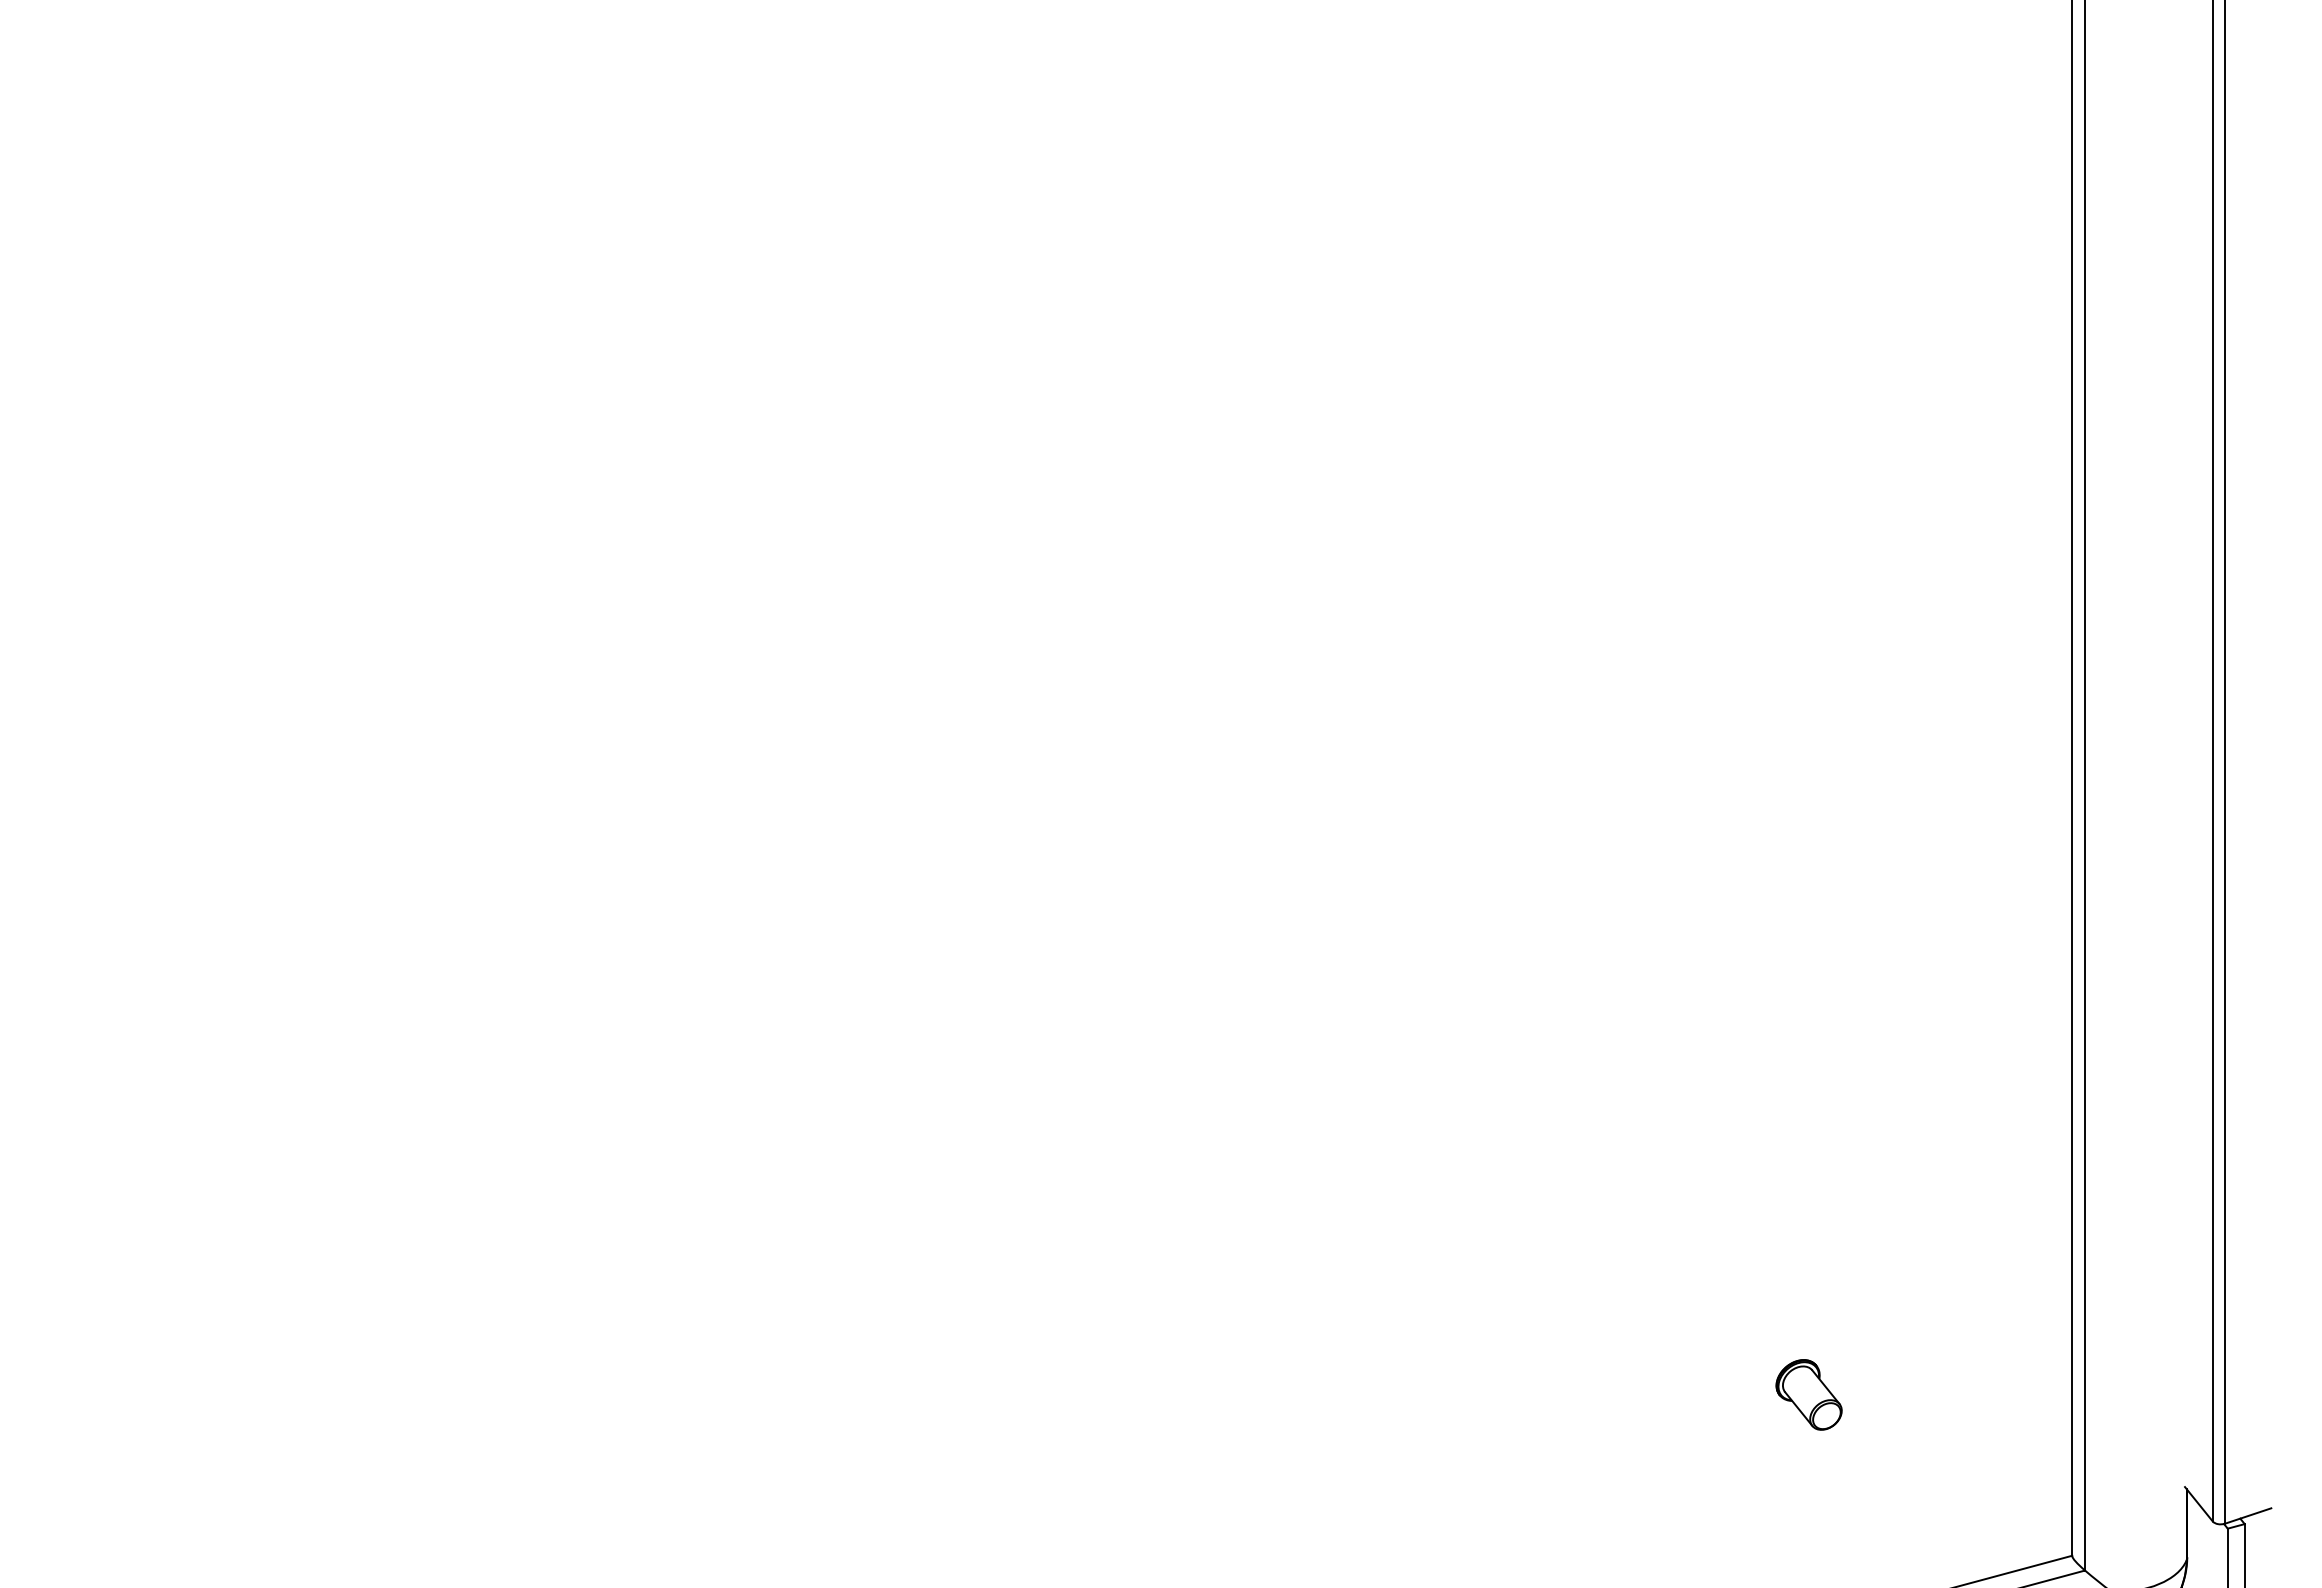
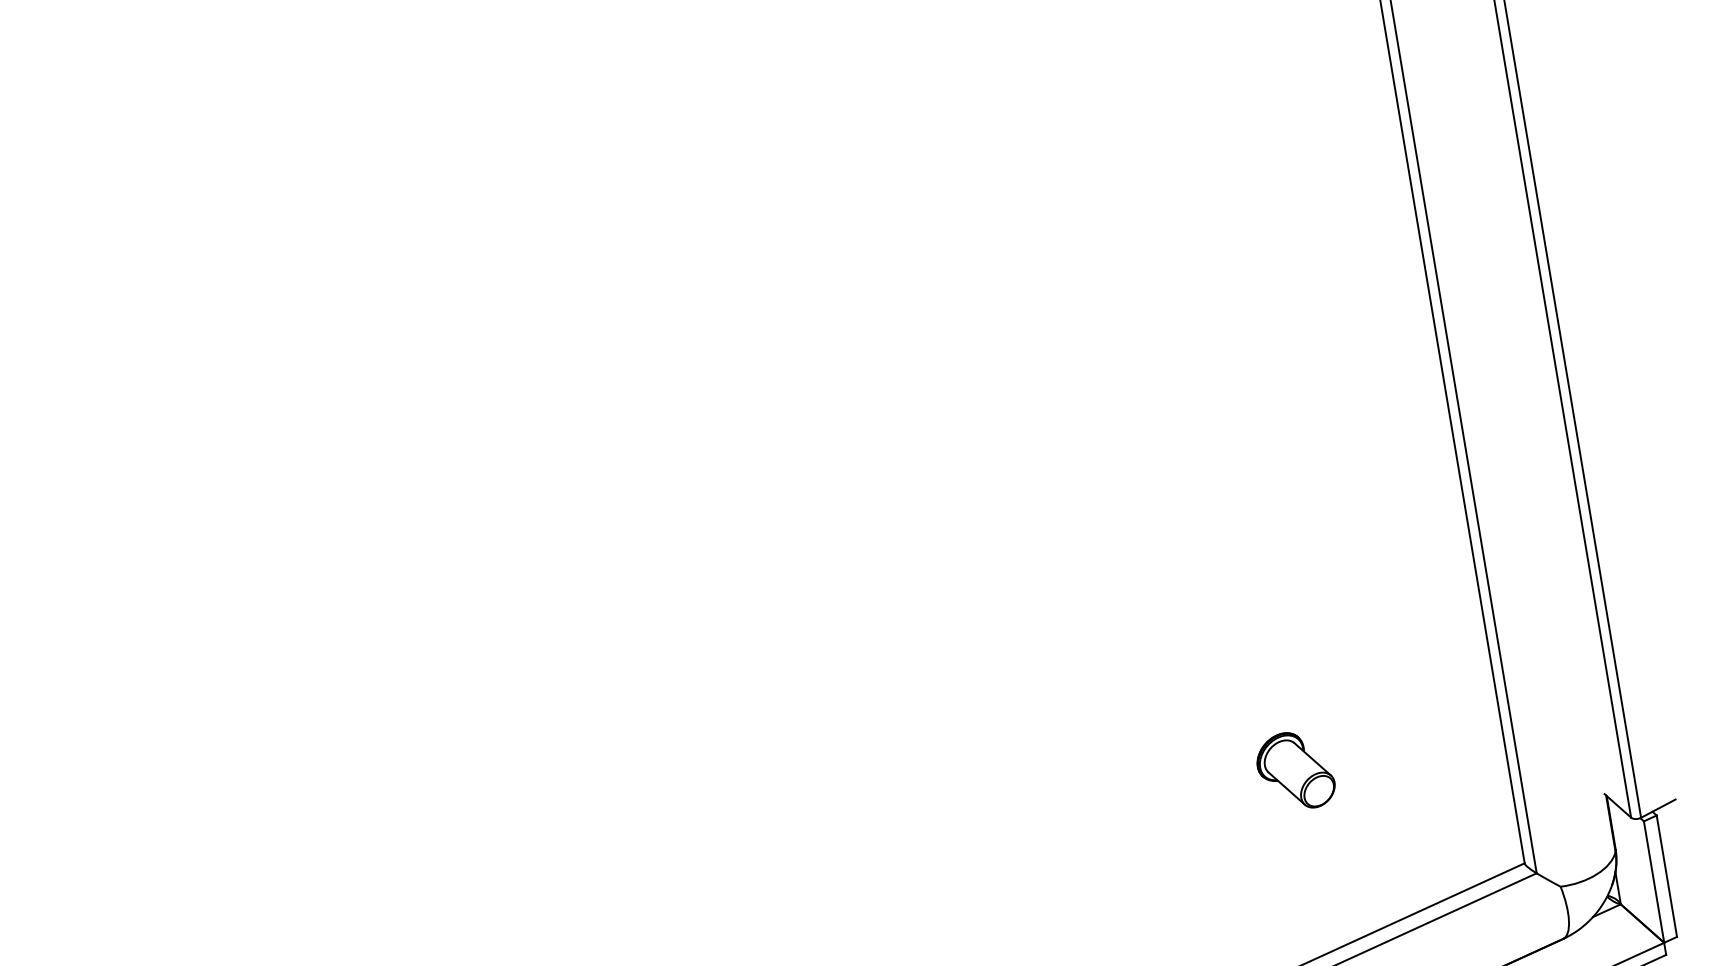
part: (1808, 1394) -> (1294, 770), size x1.4

